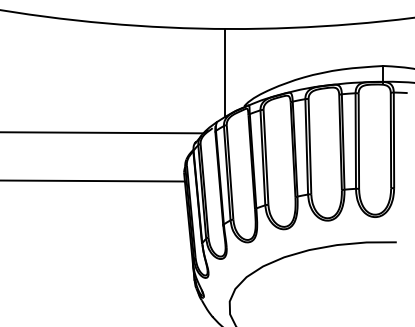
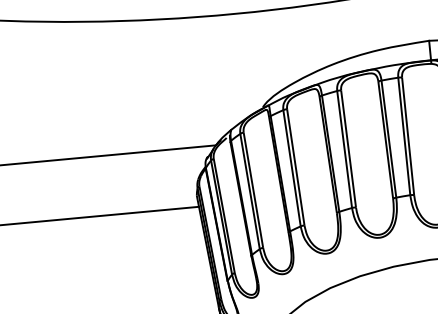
line: (224, 72) -> (234, 67), removed

